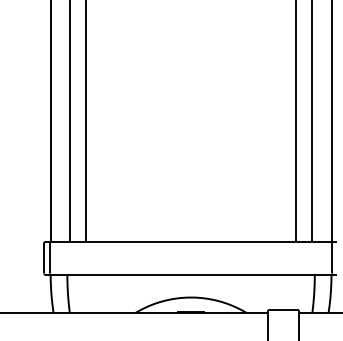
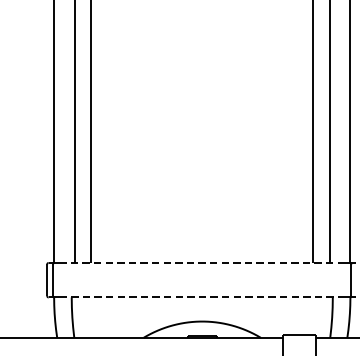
line: (190, 242) -> (201, 263), solid -> dashed
line: (191, 274) -> (202, 297), solid -> dashed

